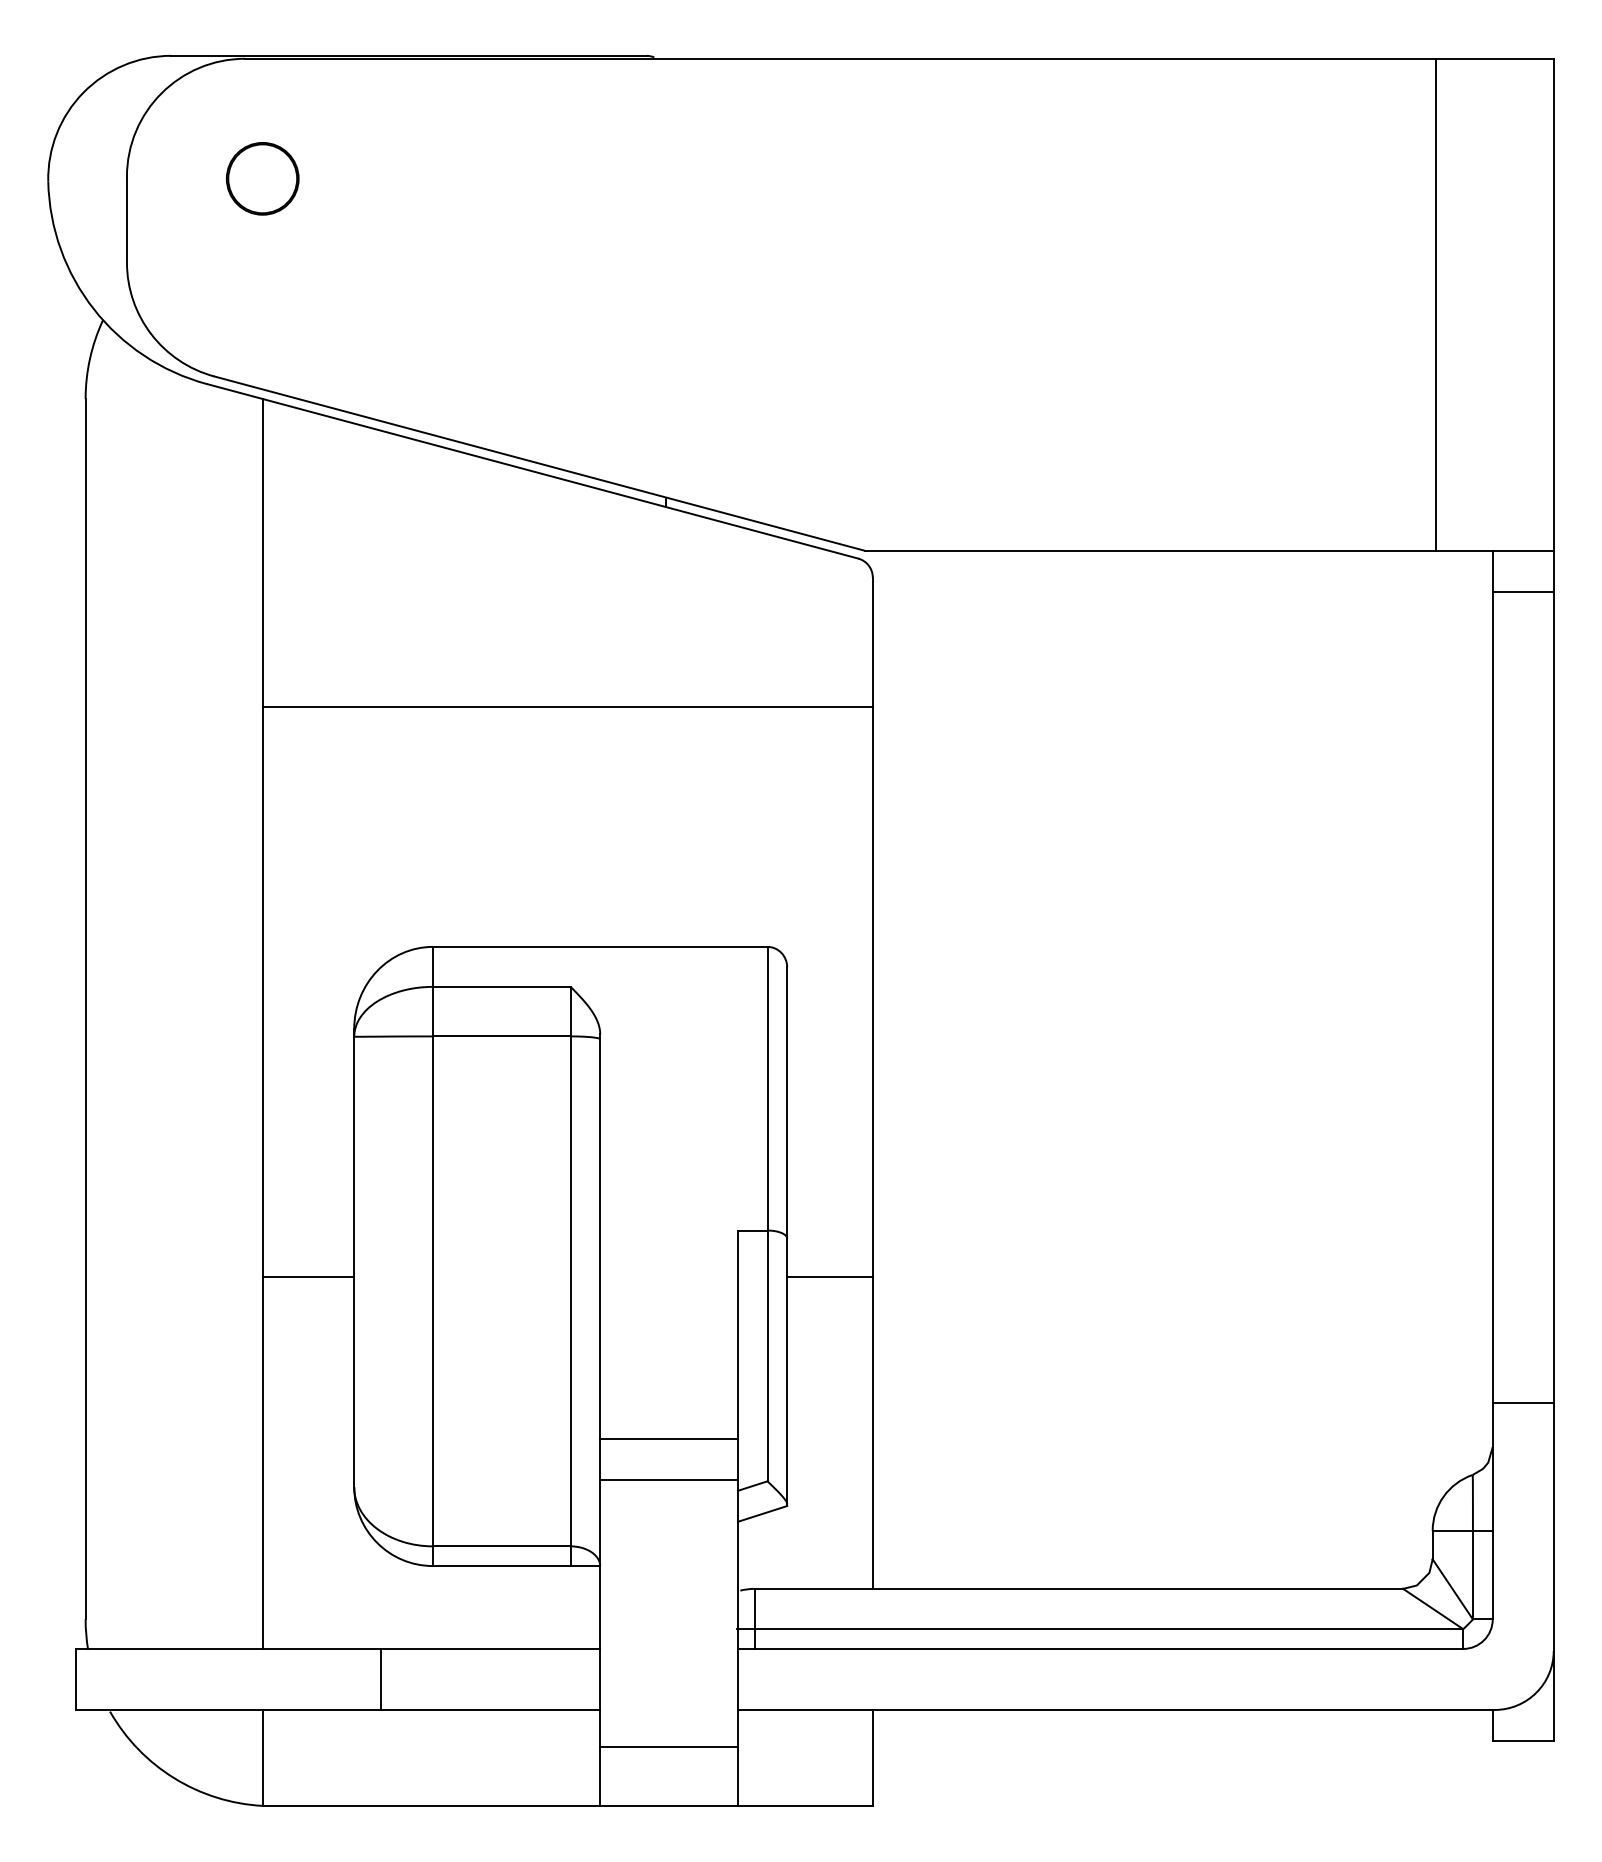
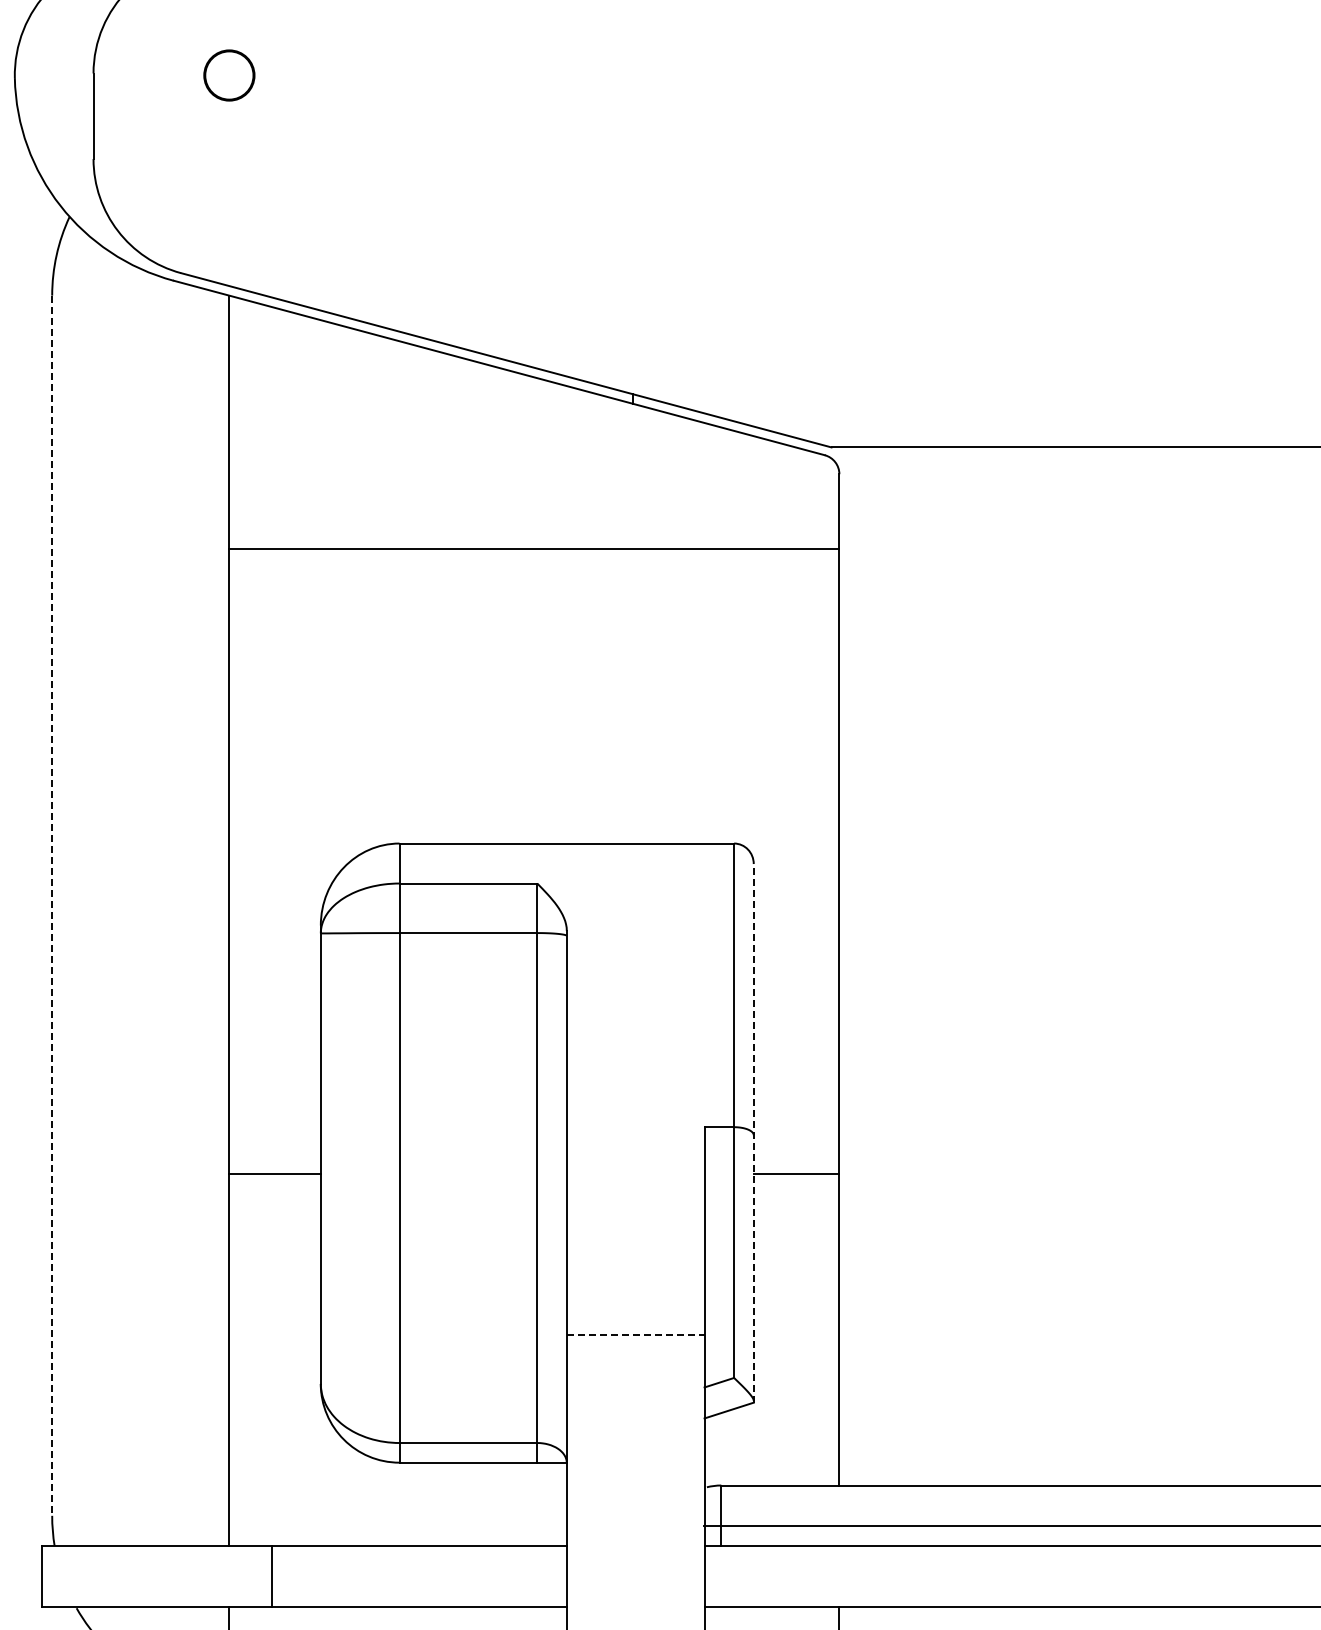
part: (262, 178) -> (229, 75), size x0.7
line: (567, 706) -> (534, 549), moved
line: (85, 1009) -> (52, 906), solid -> dashed
line: (787, 1236) -> (754, 1133), solid -> dashed
line: (669, 1438) -> (636, 1335), solid -> dashed
line: (669, 1480) -> (636, 1377), removed
line: (380, 1678) -> (272, 1575), moved

